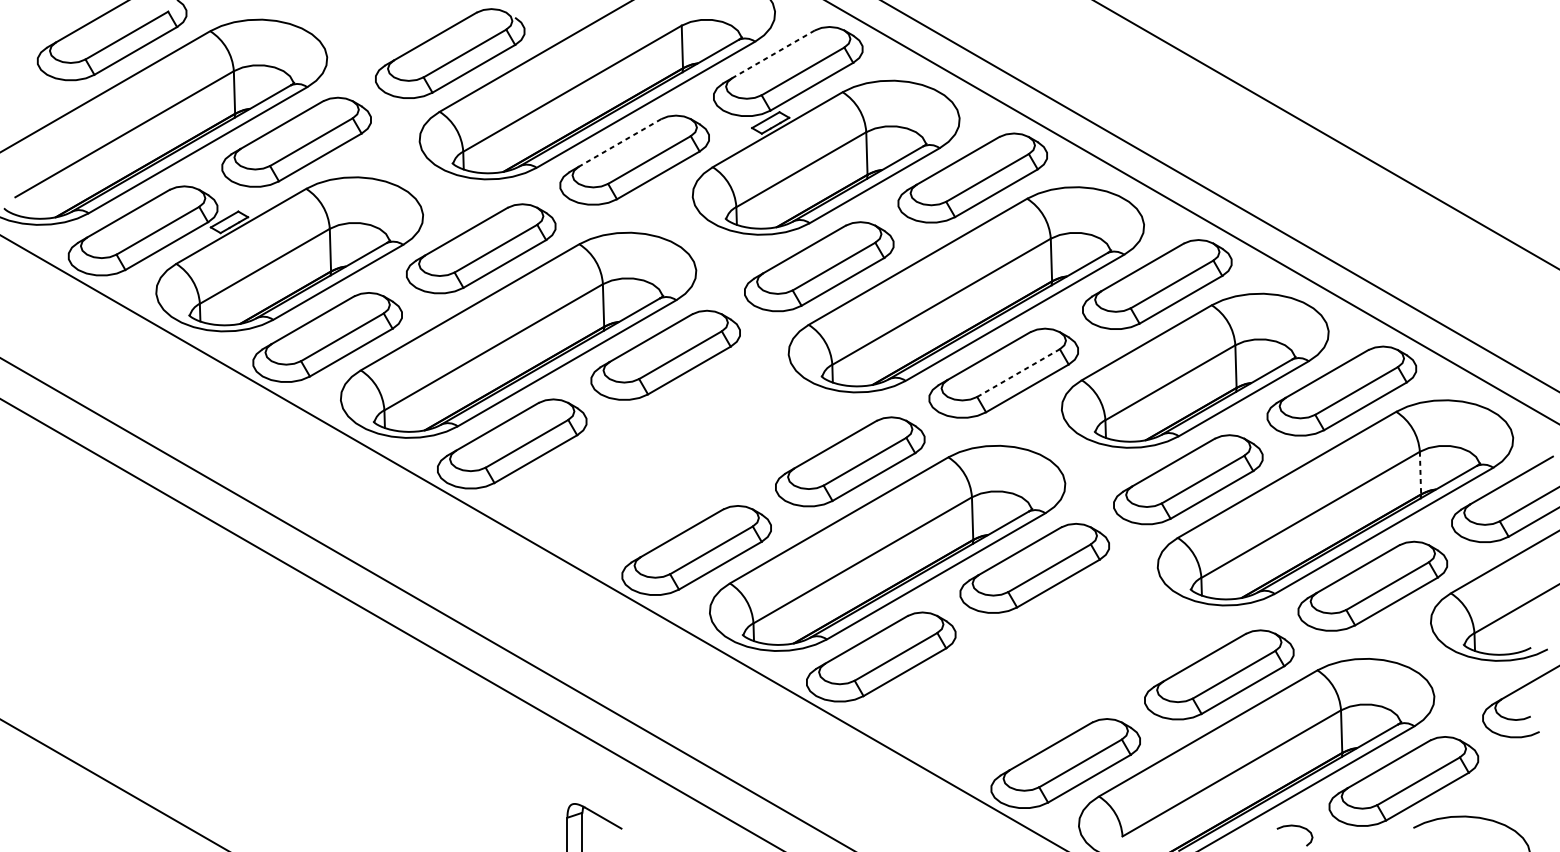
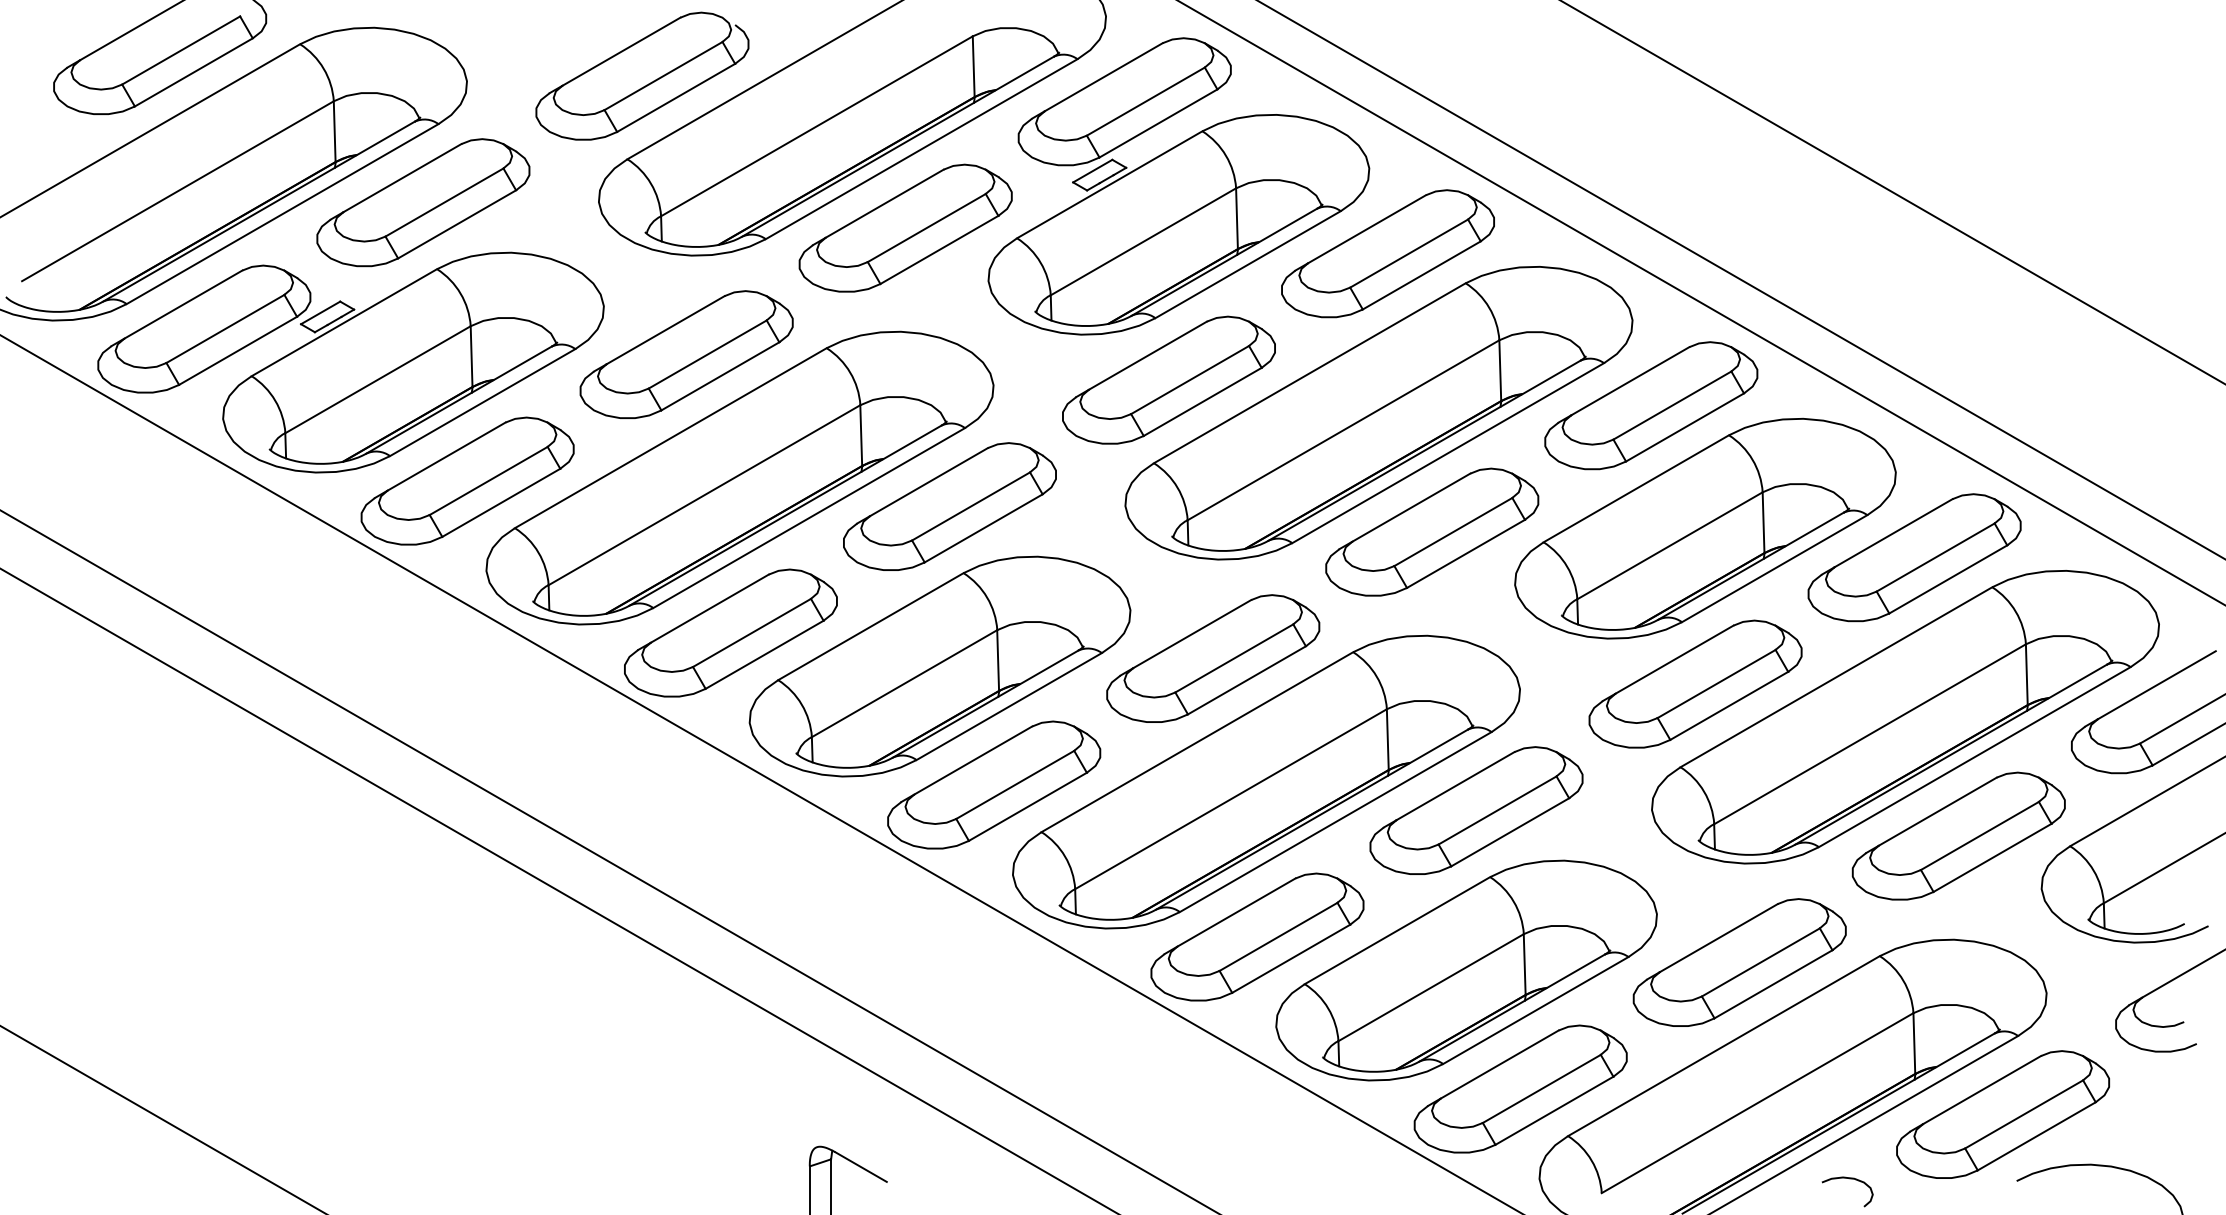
line: (773, 54) -> (1103, 77), dashed -> solid
line: (619, 142) -> (884, 203), dashed -> solid
line: (1018, 372) -> (1453, 531), dashed -> solid
part: (658, 467) -> (939, 666), added
line: (1420, 473) -> (2026, 675), dashed -> solid
part: (1027, 680) -> (1466, 970), added

